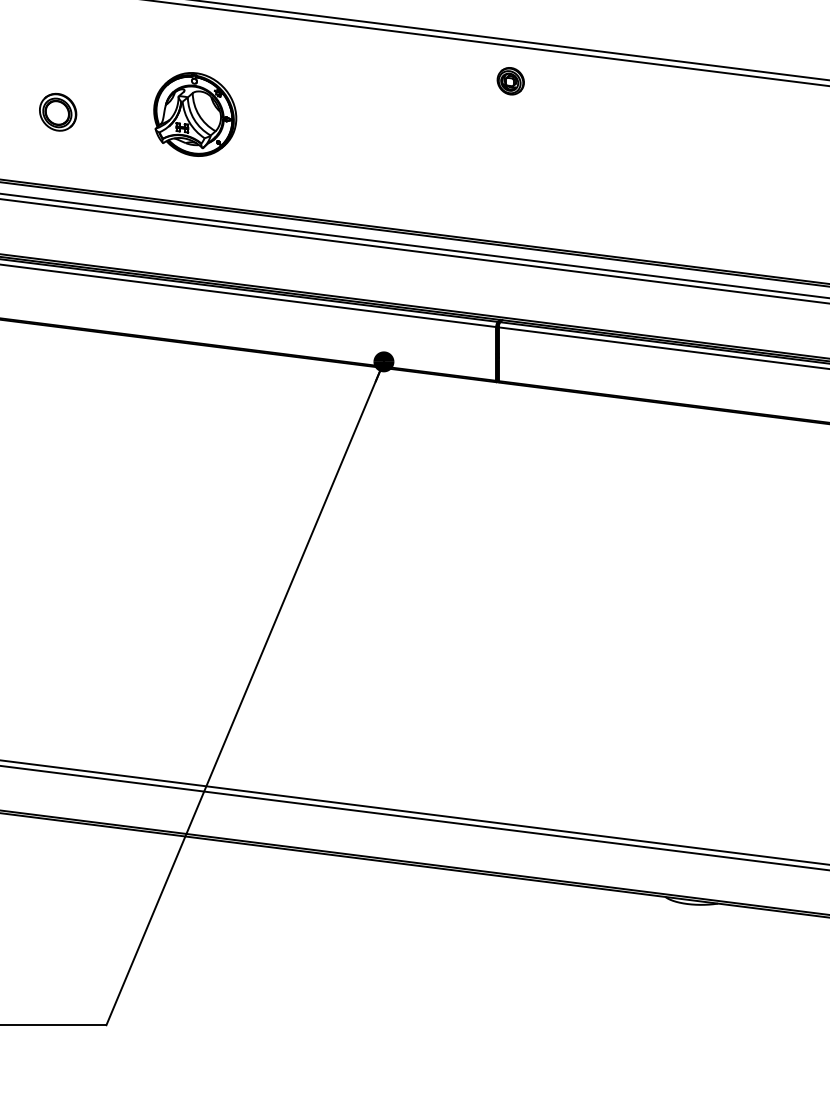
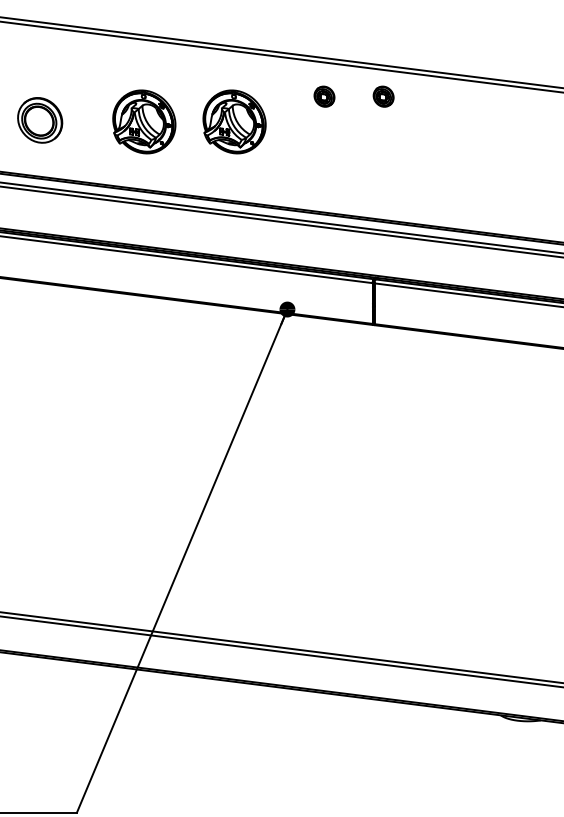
part: (432, 81) -> (324, 96), added
part: (58, 111) -> (40, 119), size x1.6
part: (314, 114) -> (234, 121), added

